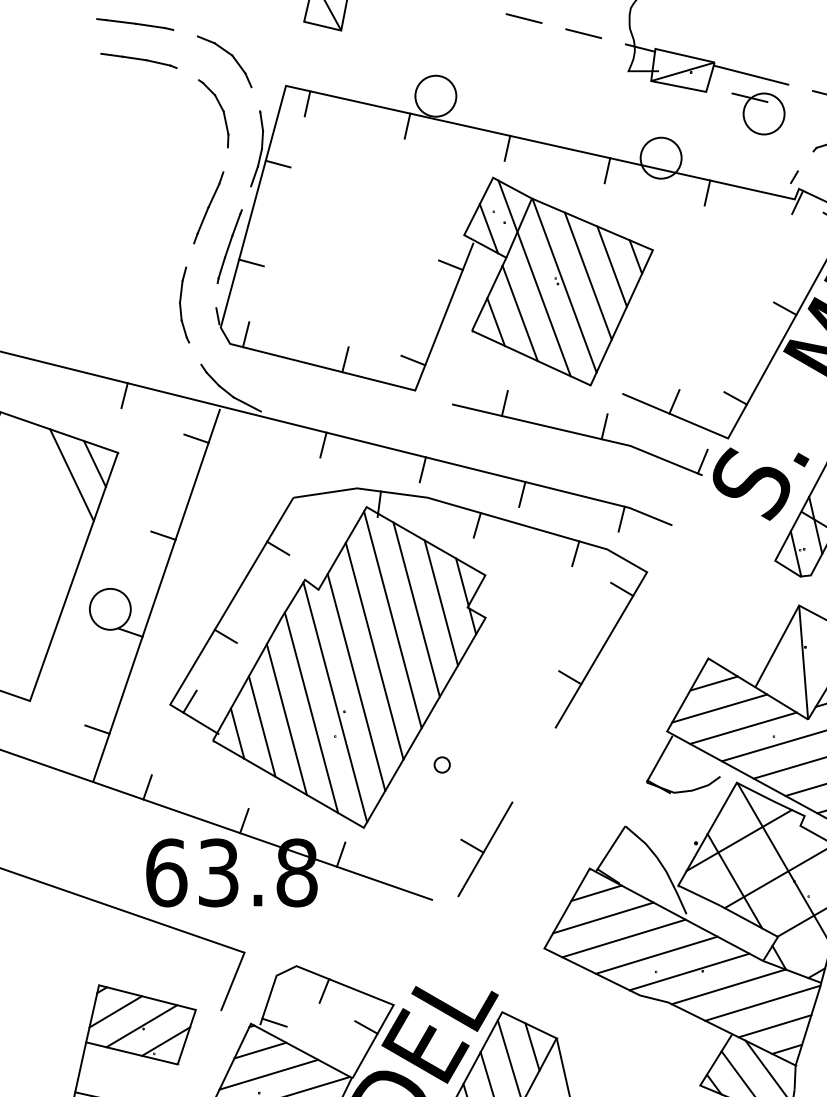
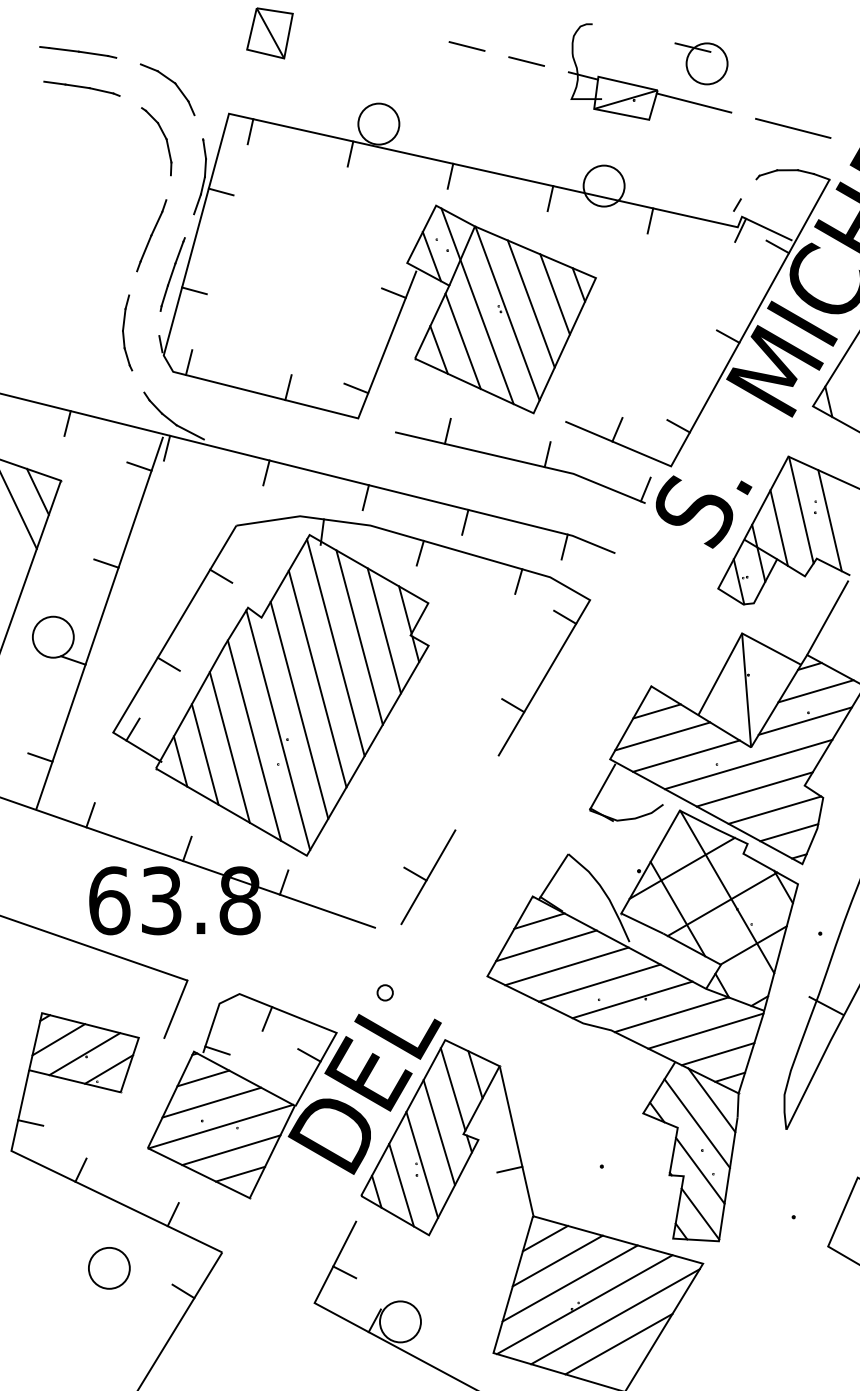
part: (758, 113) -> (701, 63), moved
line: (223, 419) -> (166, 447), added
part: (441, 764) -> (384, 992), moved

